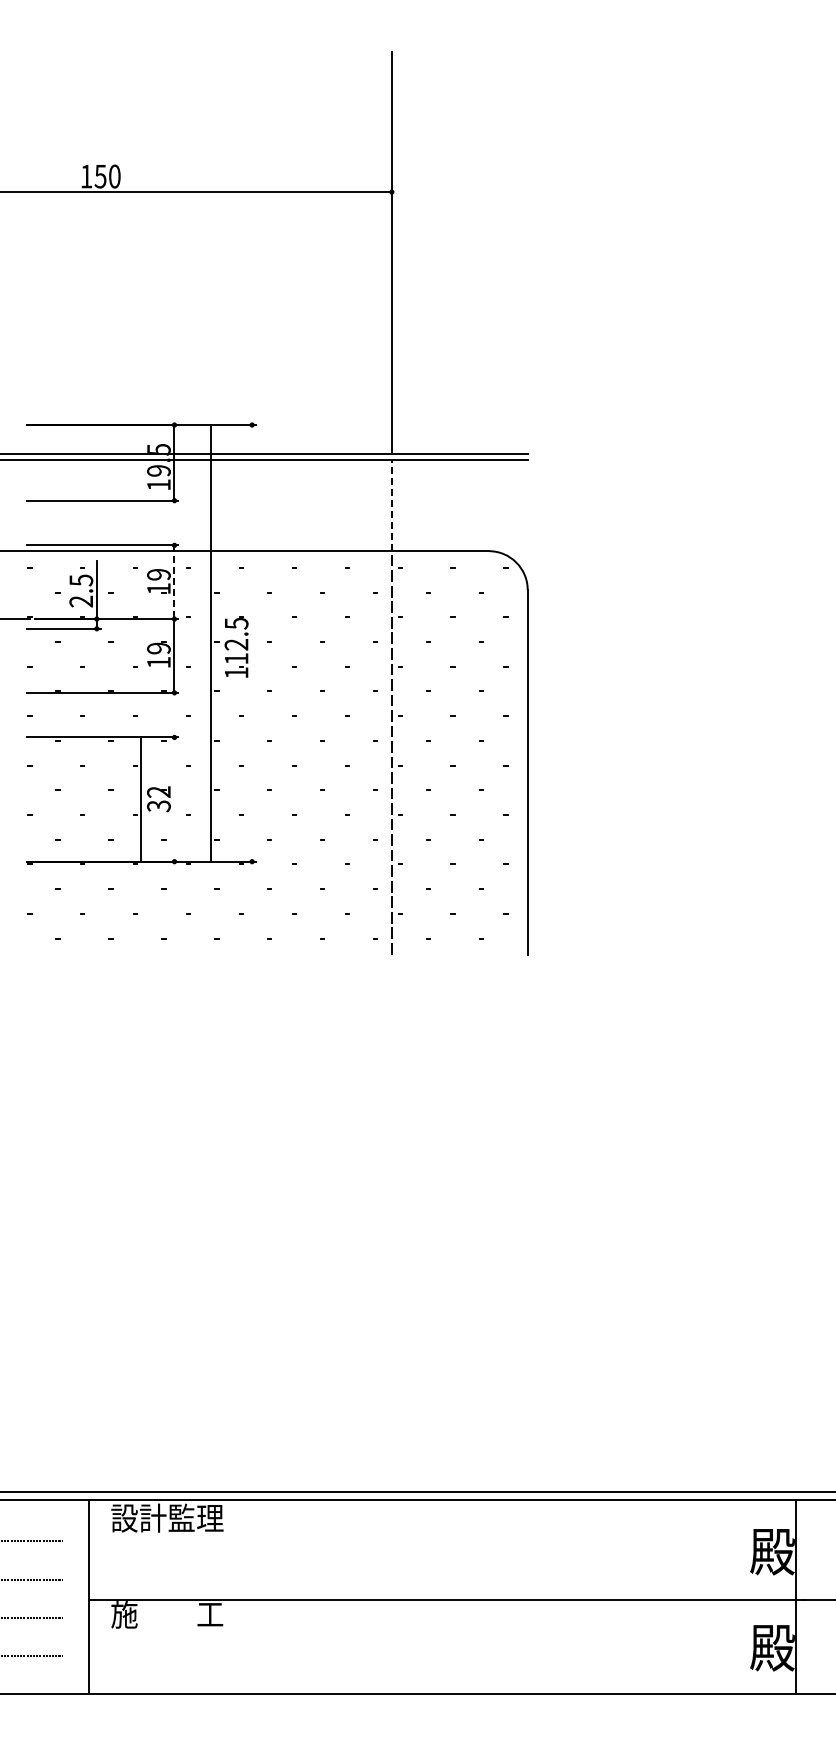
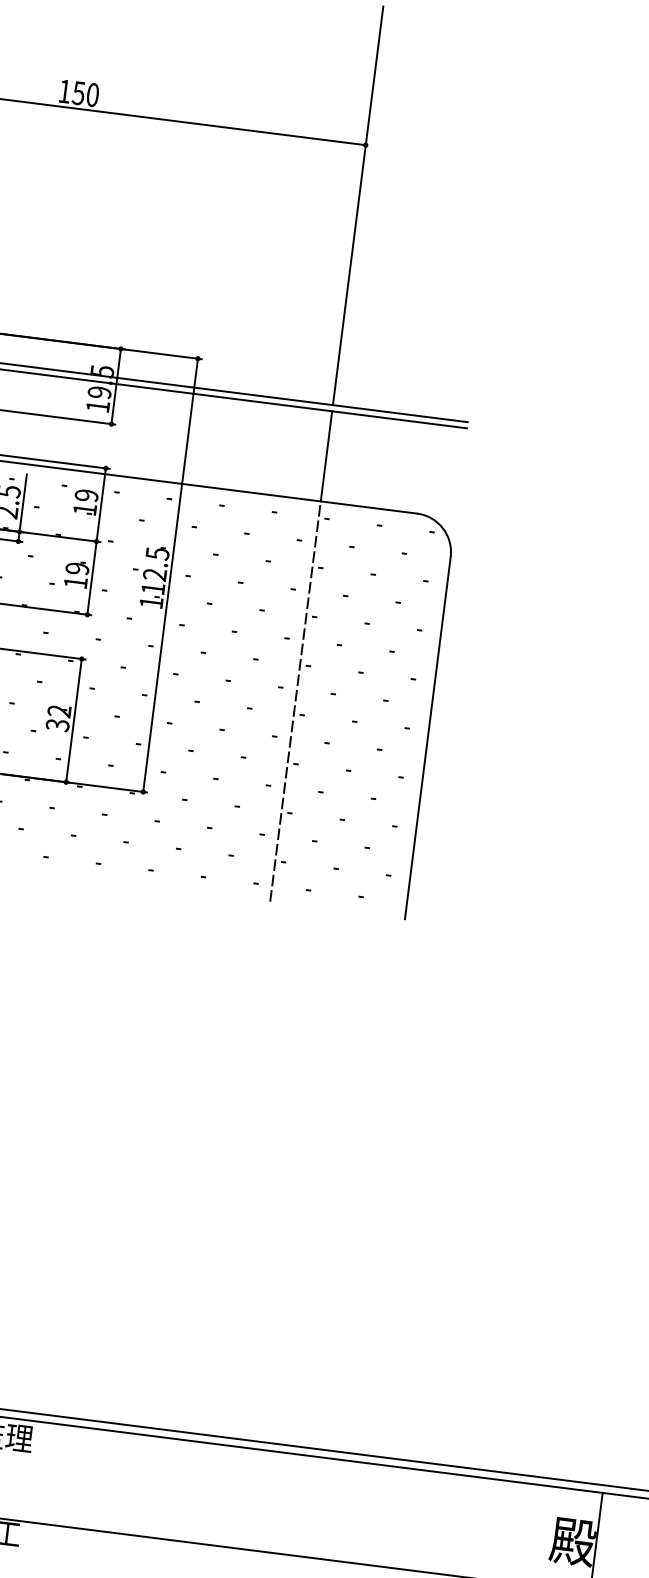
line: (391, 505) -> (326, 456), dashed -> solid
line: (174, 582) -> (101, 505), dashed -> solid
line: (211, 643) -> (170, 575), moved
line: (141, 799) -> (74, 720), moved

